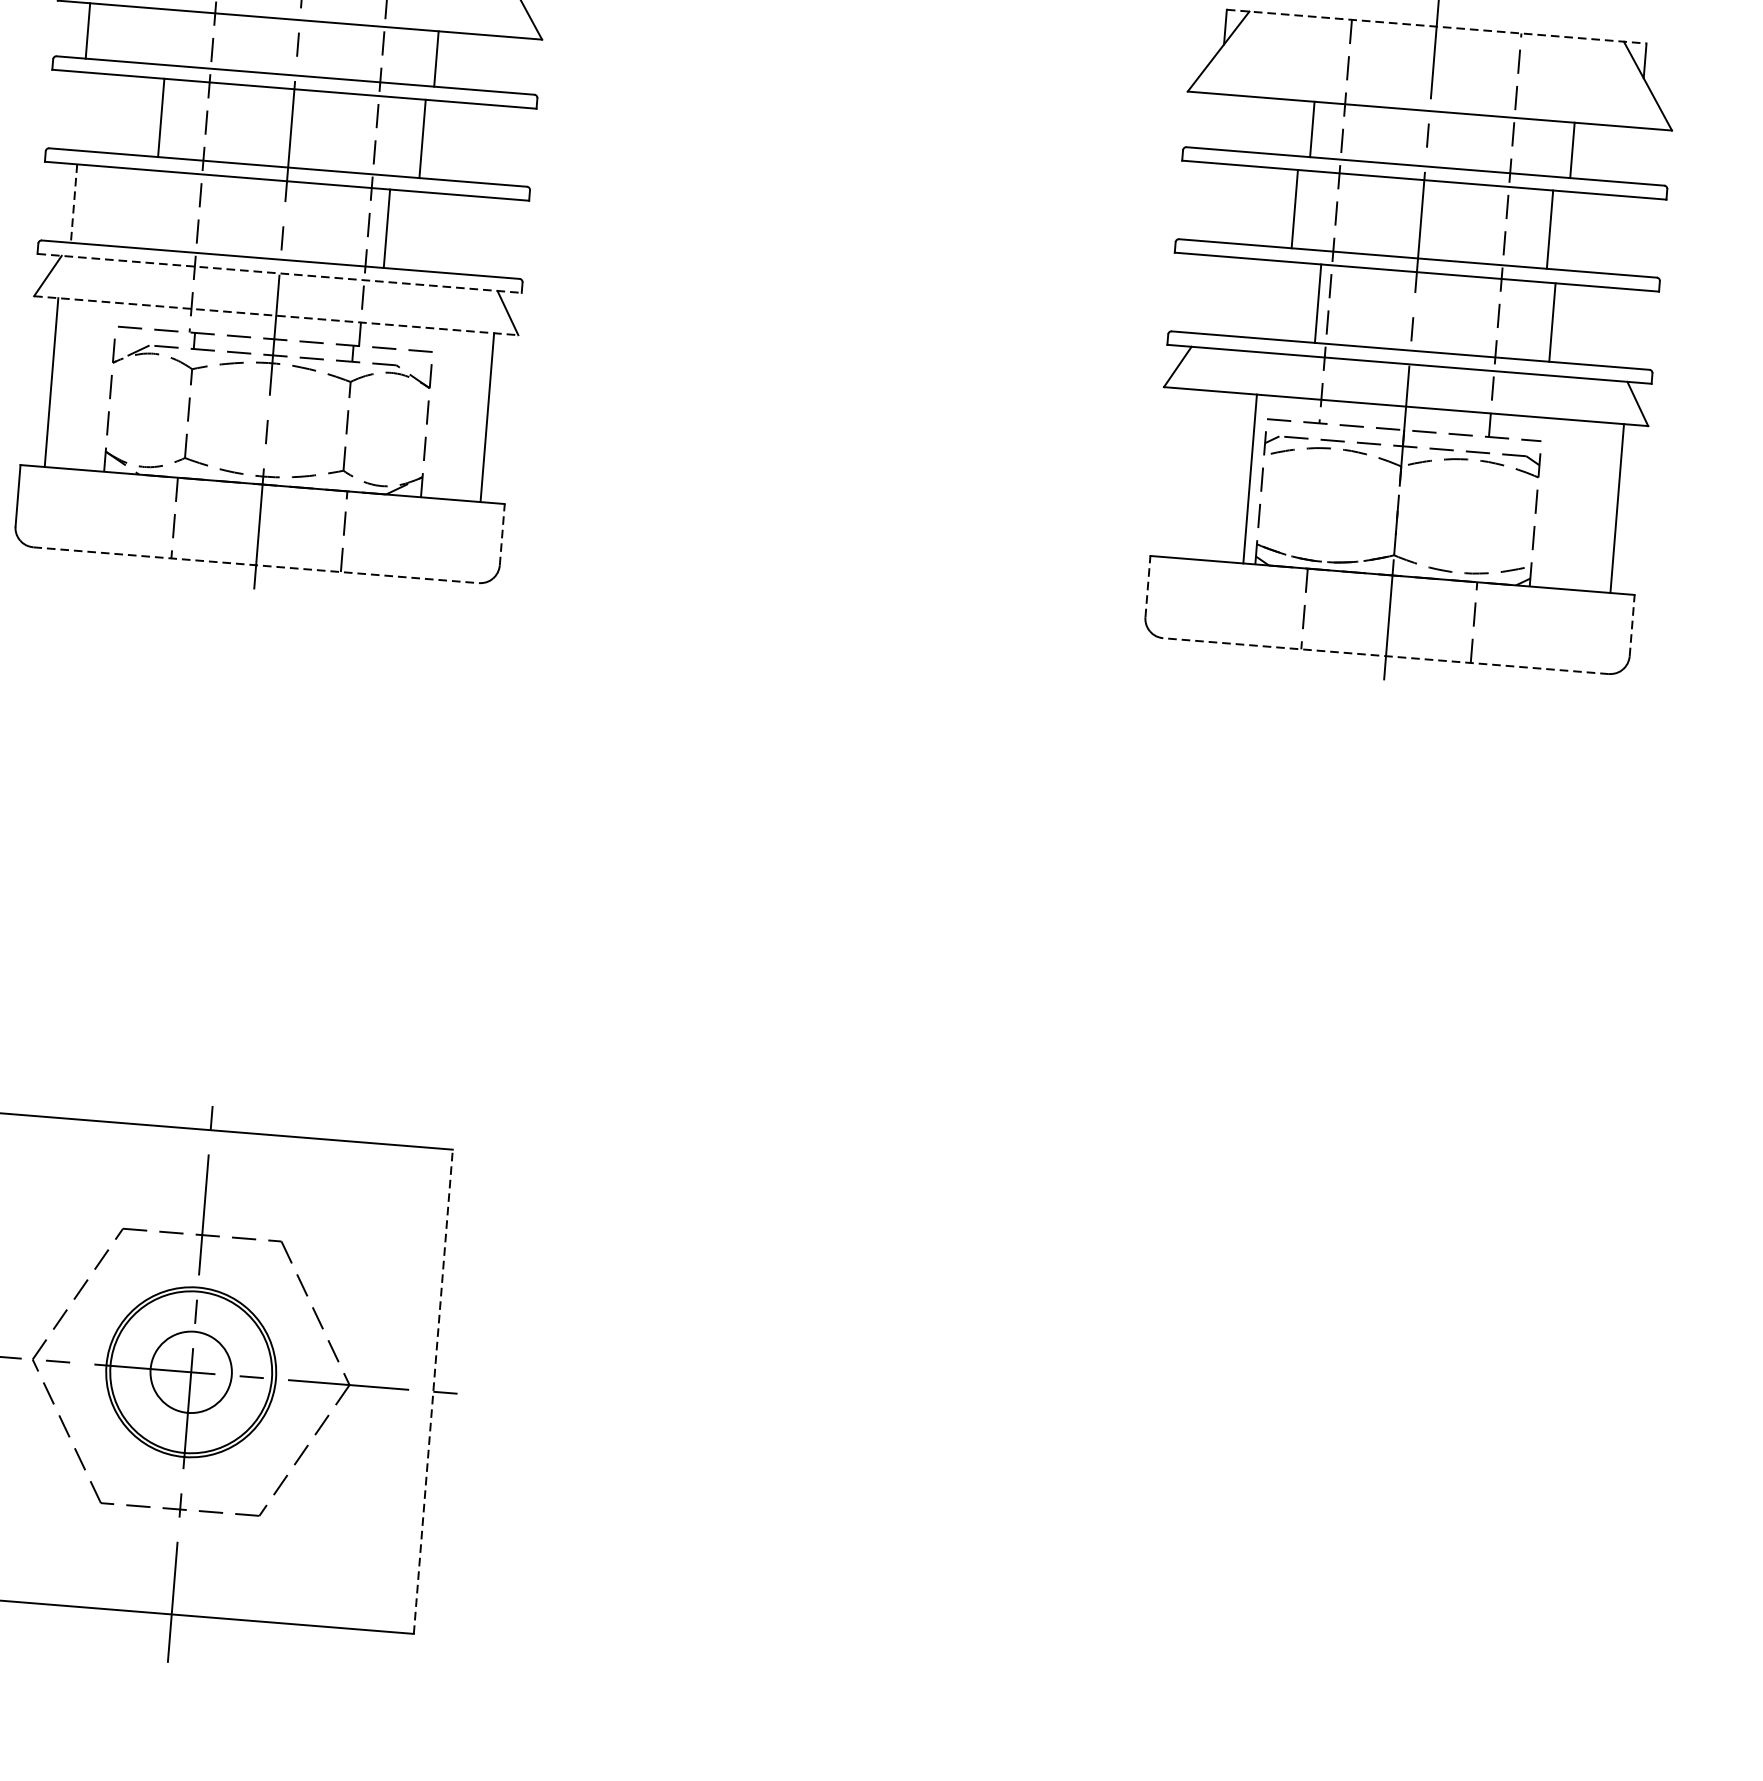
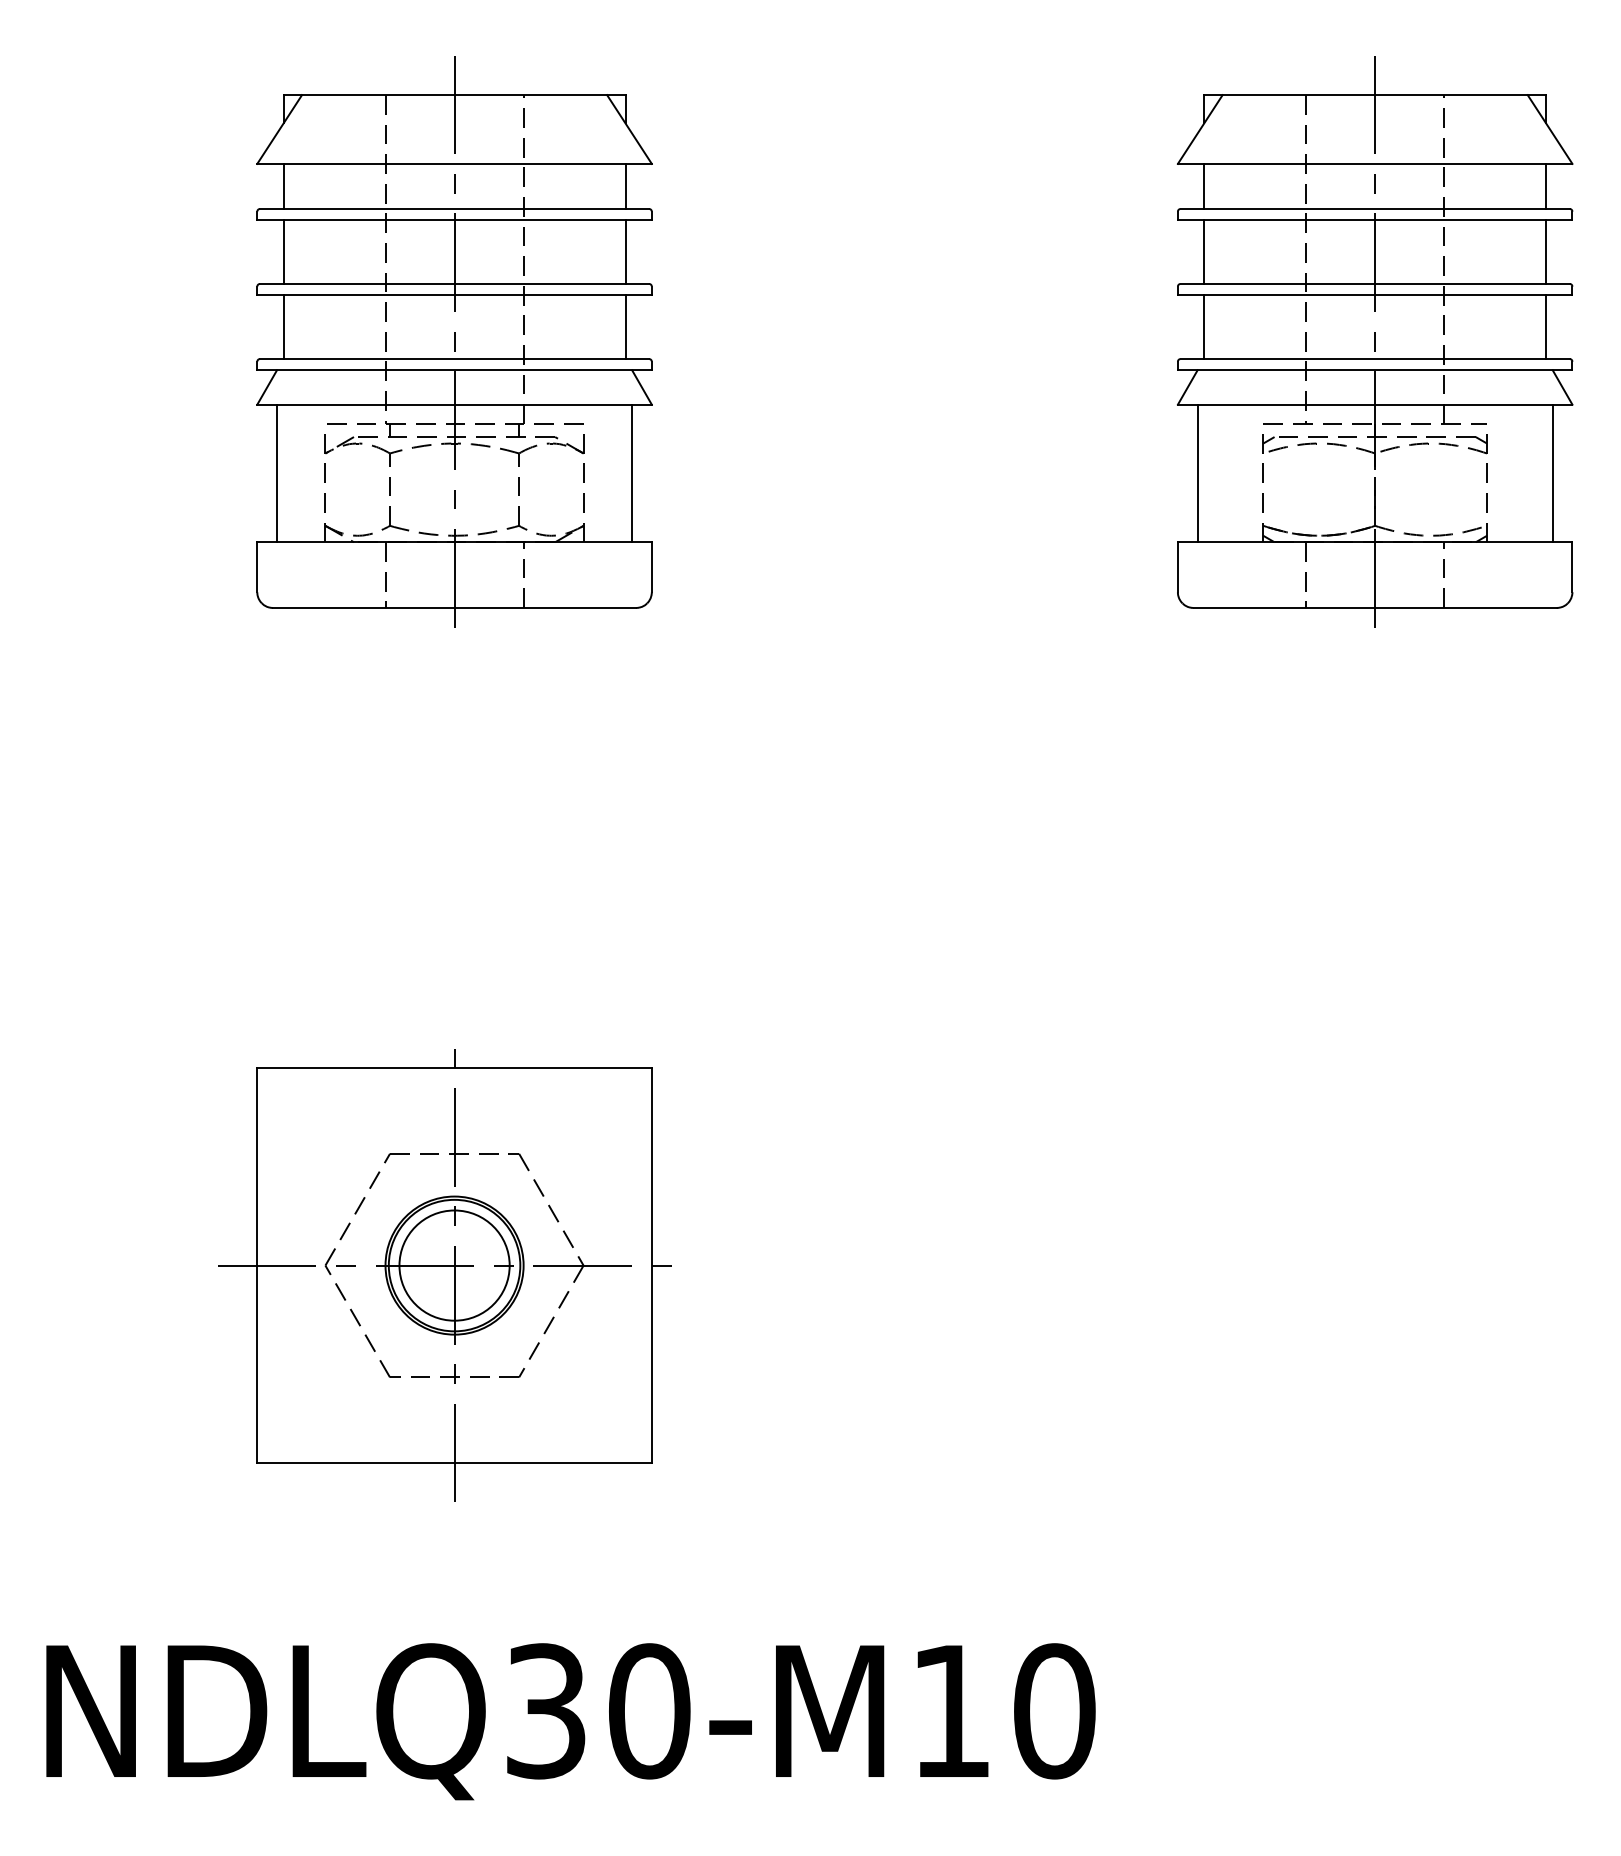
line: (1437, 27) -> (1375, 95), dashed -> solid
line: (436, 59) -> (625, 186), moved
line: (161, 117) -> (283, 251), moved
line: (1312, 129) -> (1204, 186), moved
line: (422, 138) -> (625, 251), moved
line: (1572, 150) -> (1546, 186), moved
line: (73, 204) -> (283, 327), dashed -> solid
line: (1295, 208) -> (1204, 251), moved
line: (1550, 228) -> (1546, 251), moved
line: (386, 229) -> (625, 327), moved
line: (280, 273) -> (455, 370), dashed -> solid
line: (1318, 304) -> (1204, 327), moved
line: (277, 315) -> (455, 404), dashed -> solid
line: (1552, 323) -> (1546, 327), moved
line: (1249, 479) -> (1197, 473), moved
line: (501, 534) -> (651, 567), dashed -> solid
line: (257, 565) -> (455, 608), dashed -> solid
line: (1147, 586) -> (1177, 567), dashed -> solid
line: (1632, 625) -> (1572, 567), dashed -> solid
line: (1385, 656) -> (1374, 608), dashed -> solid
circle: (191, 1372) -> (454, 1265), size x1.67
line: (432, 1391) -> (651, 1265), dashed -> solid

